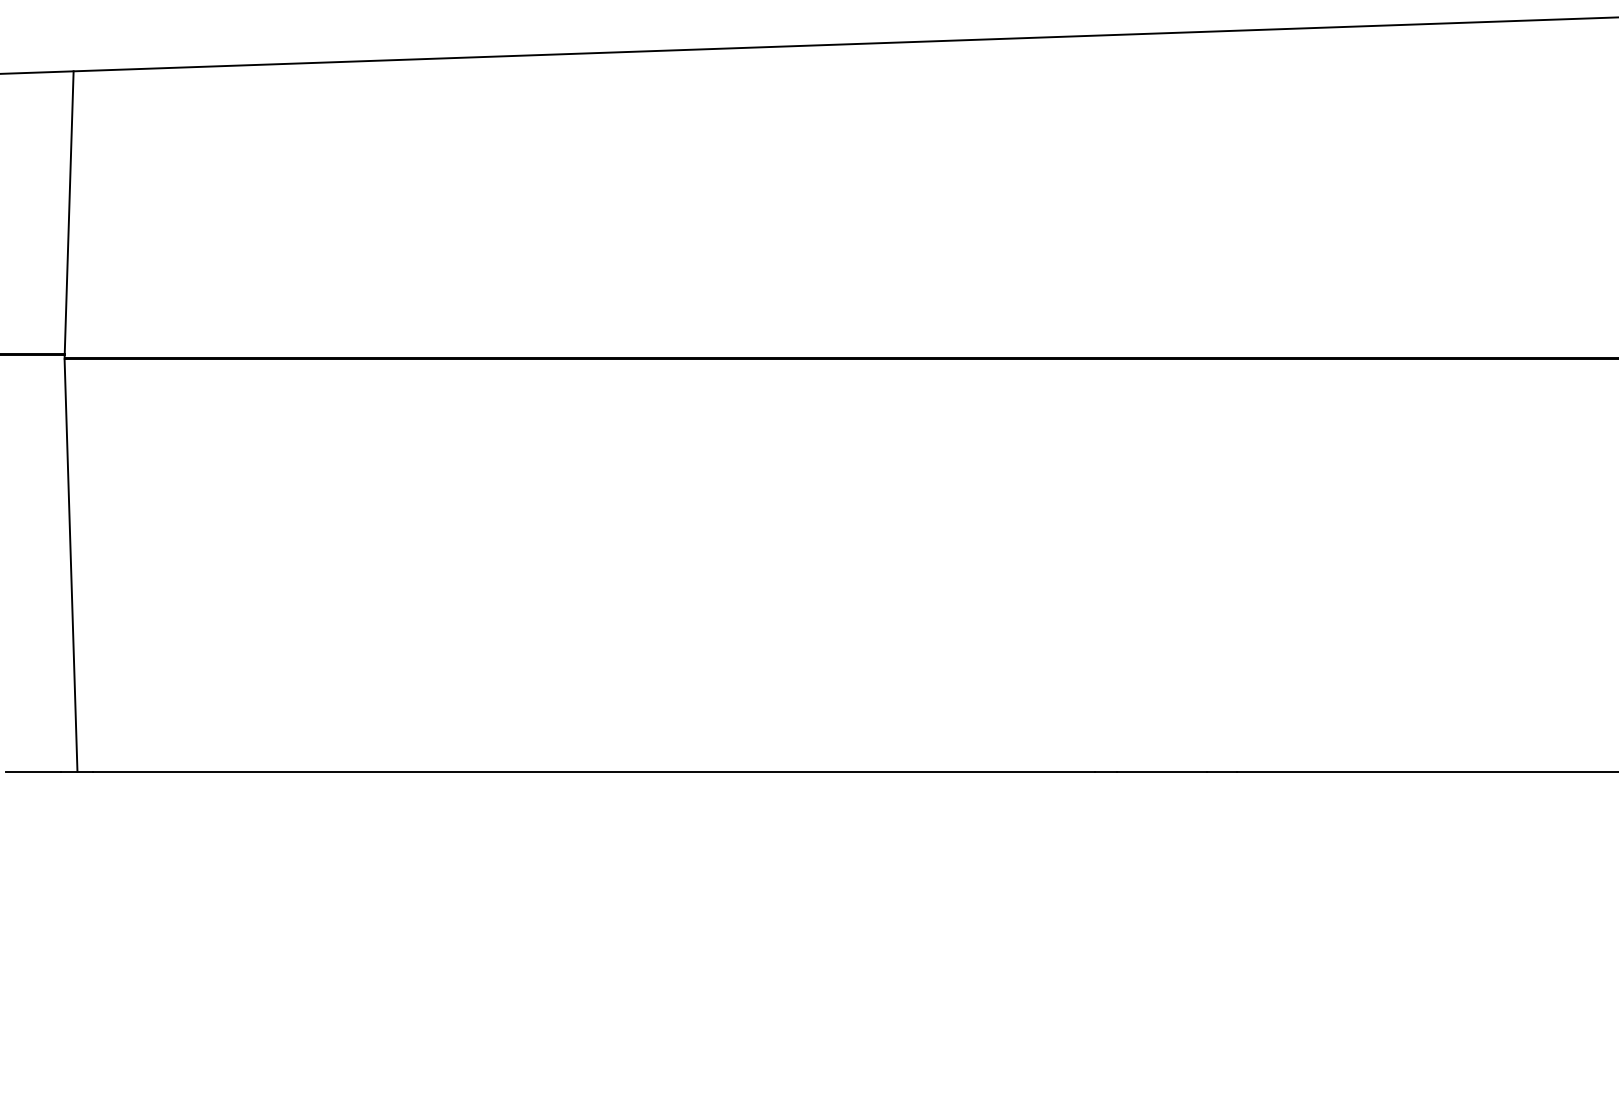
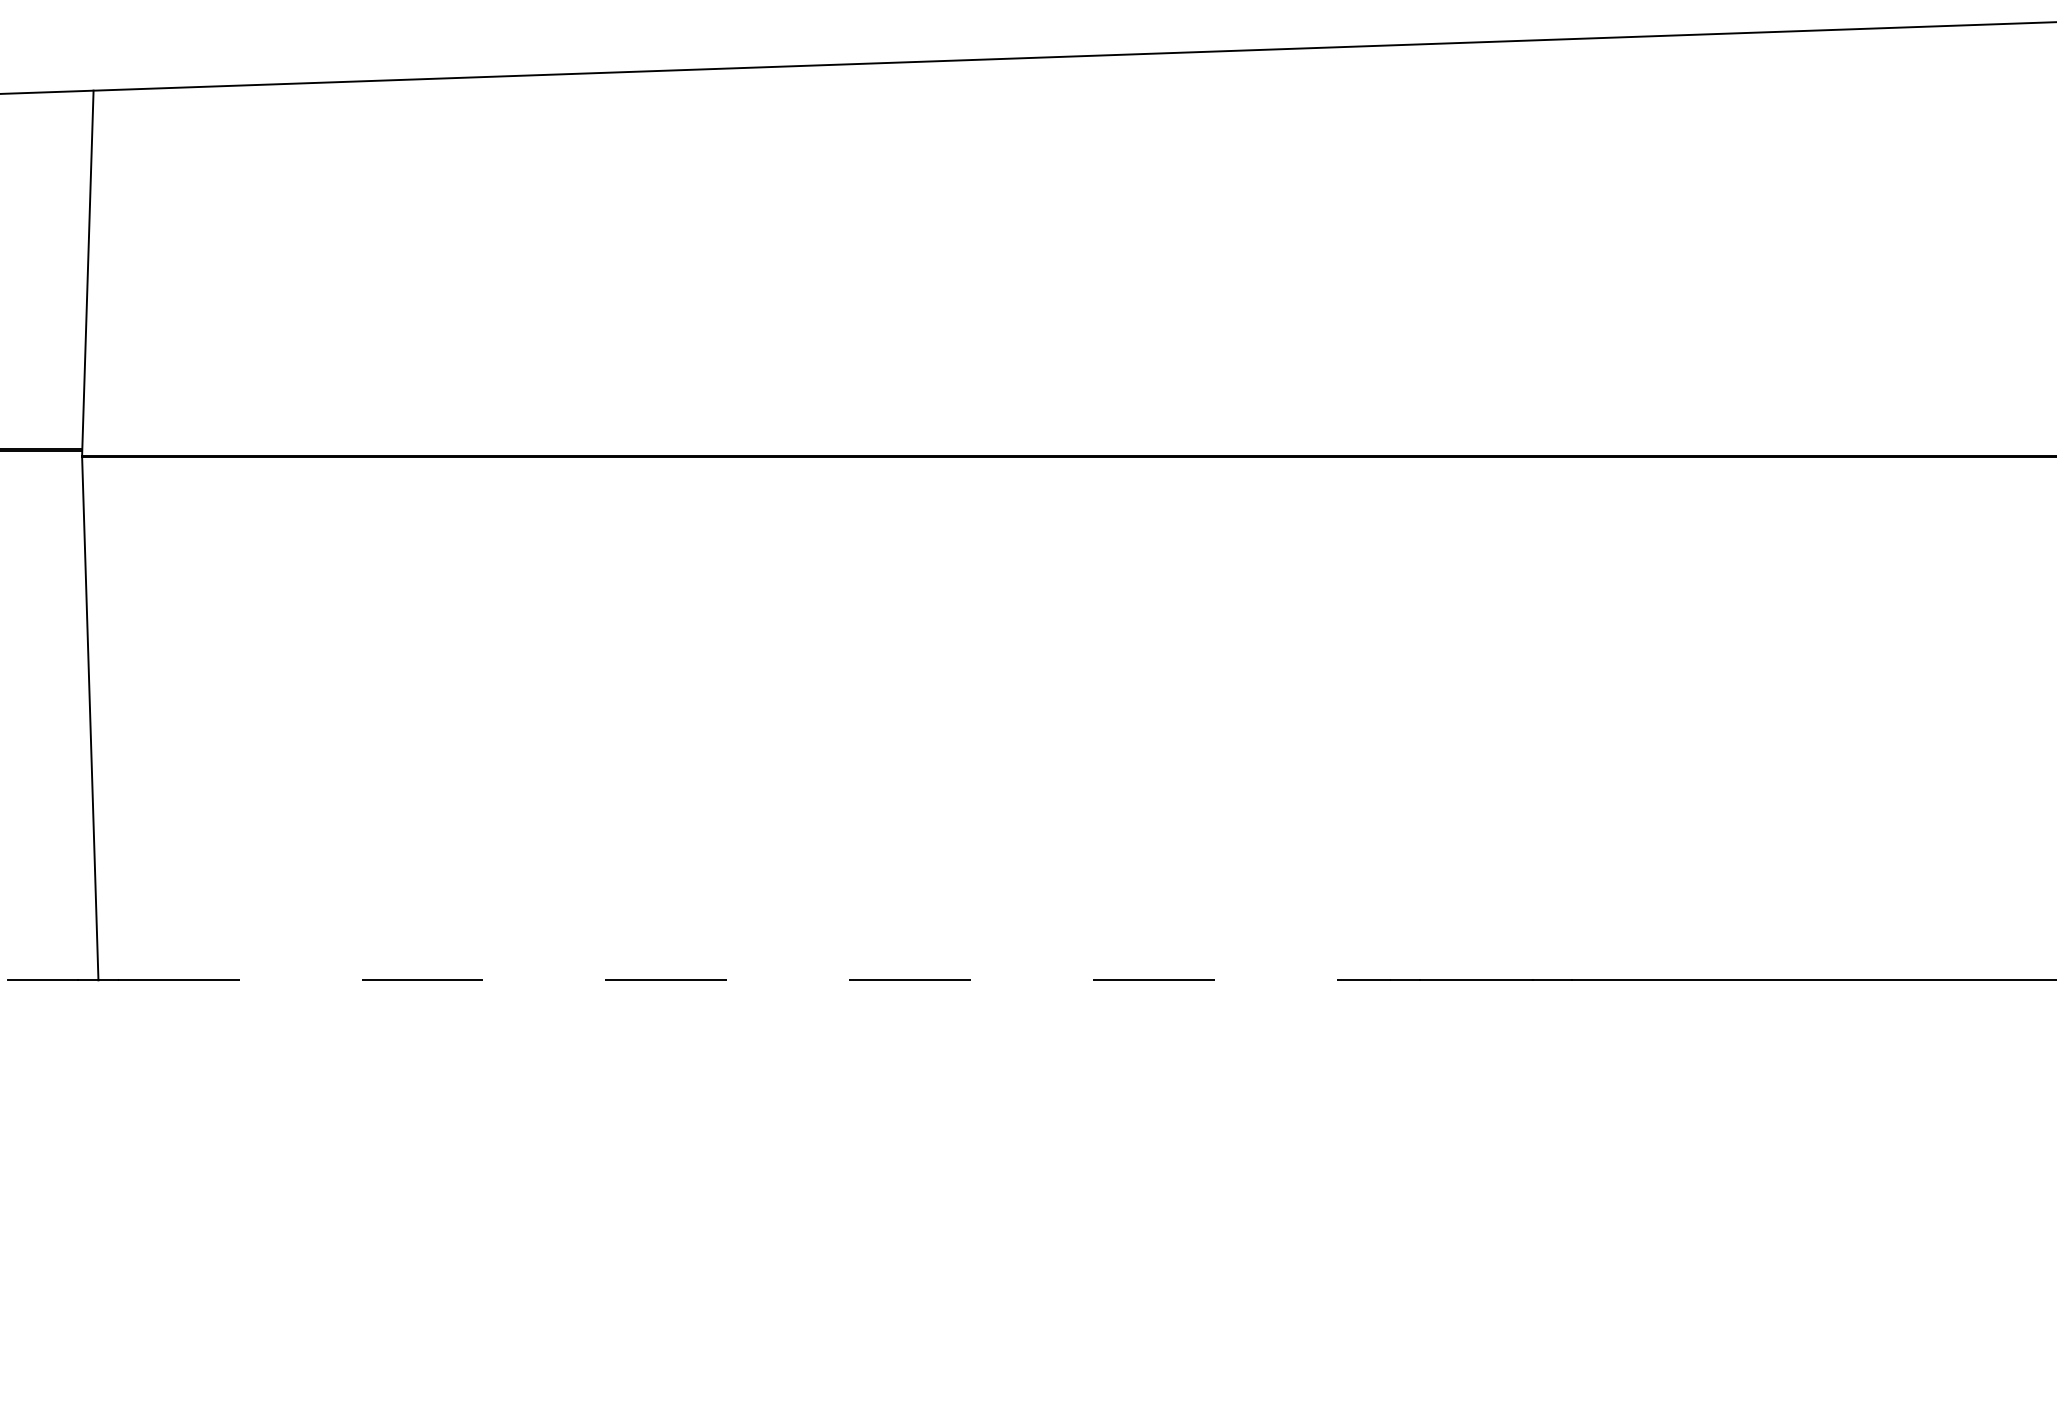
line: (593, 771) -> (754, 980), solid -> dashed

